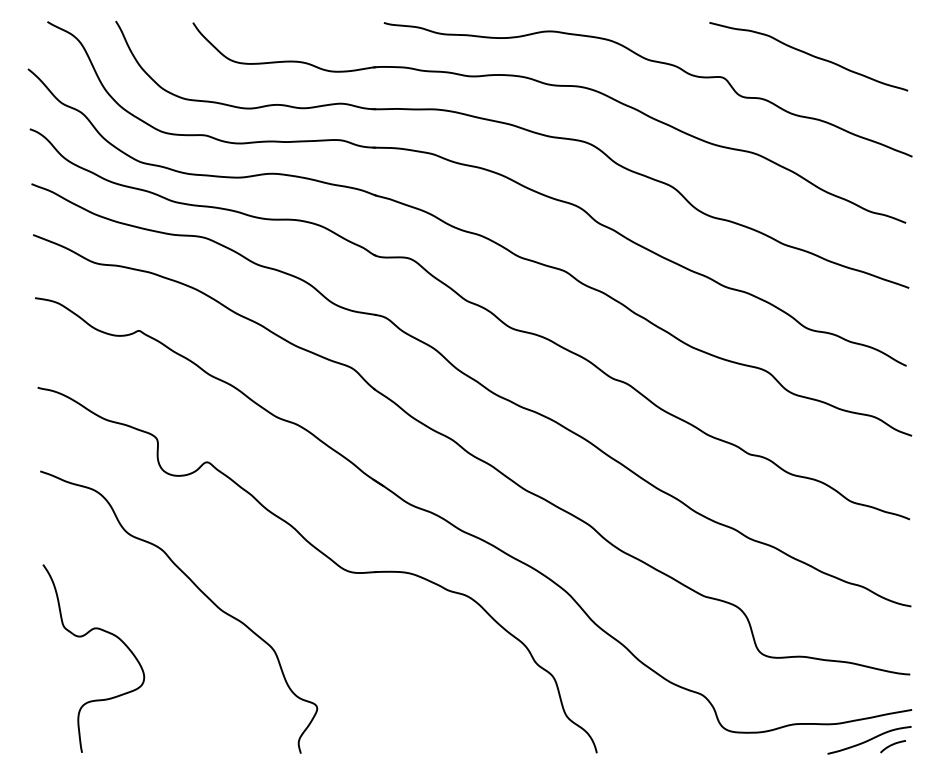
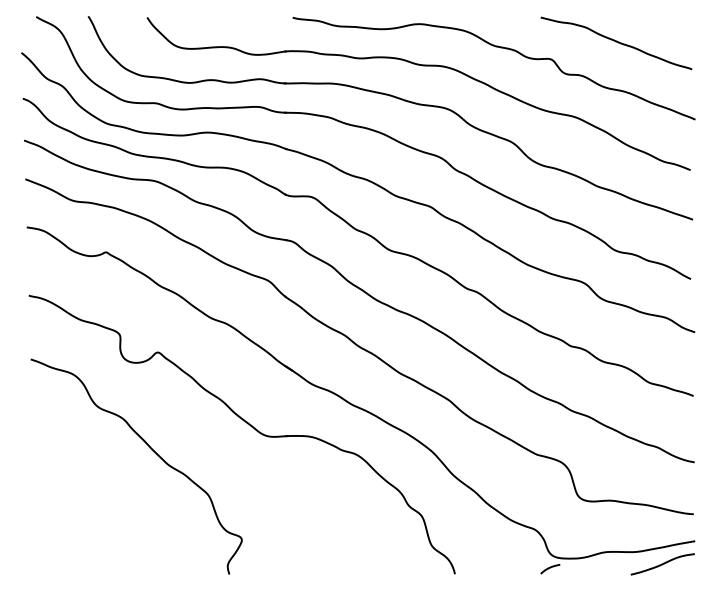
curve: (84, 636) -> (64, 485), removed
curve: (893, 745) -> (550, 568), moved

